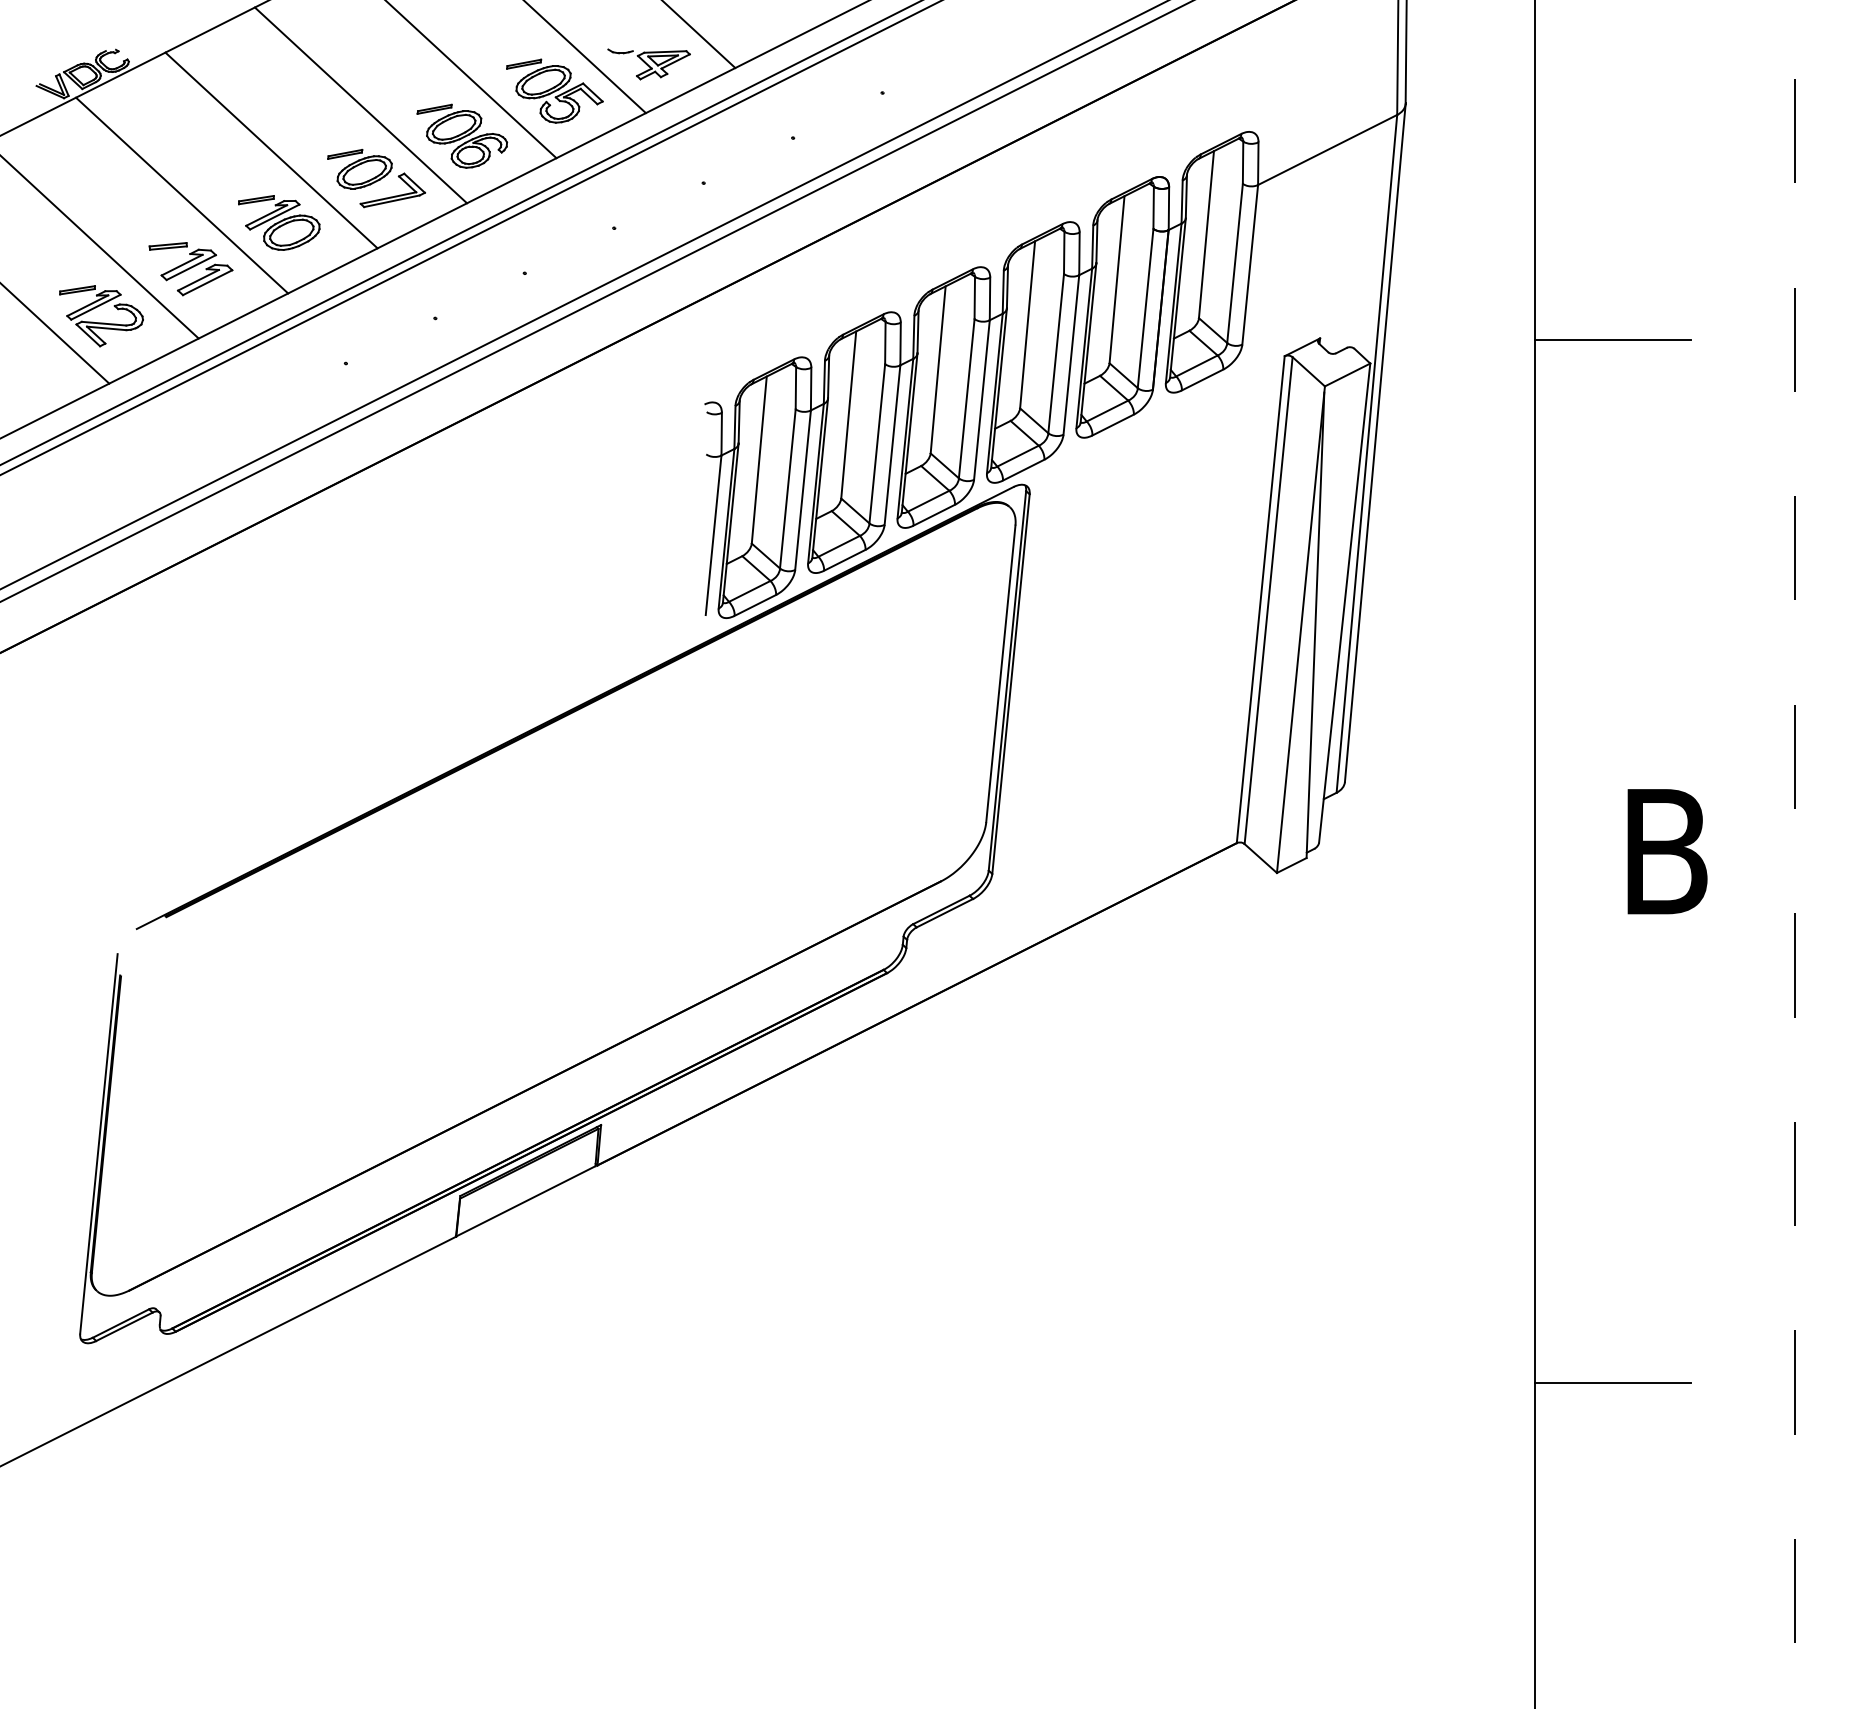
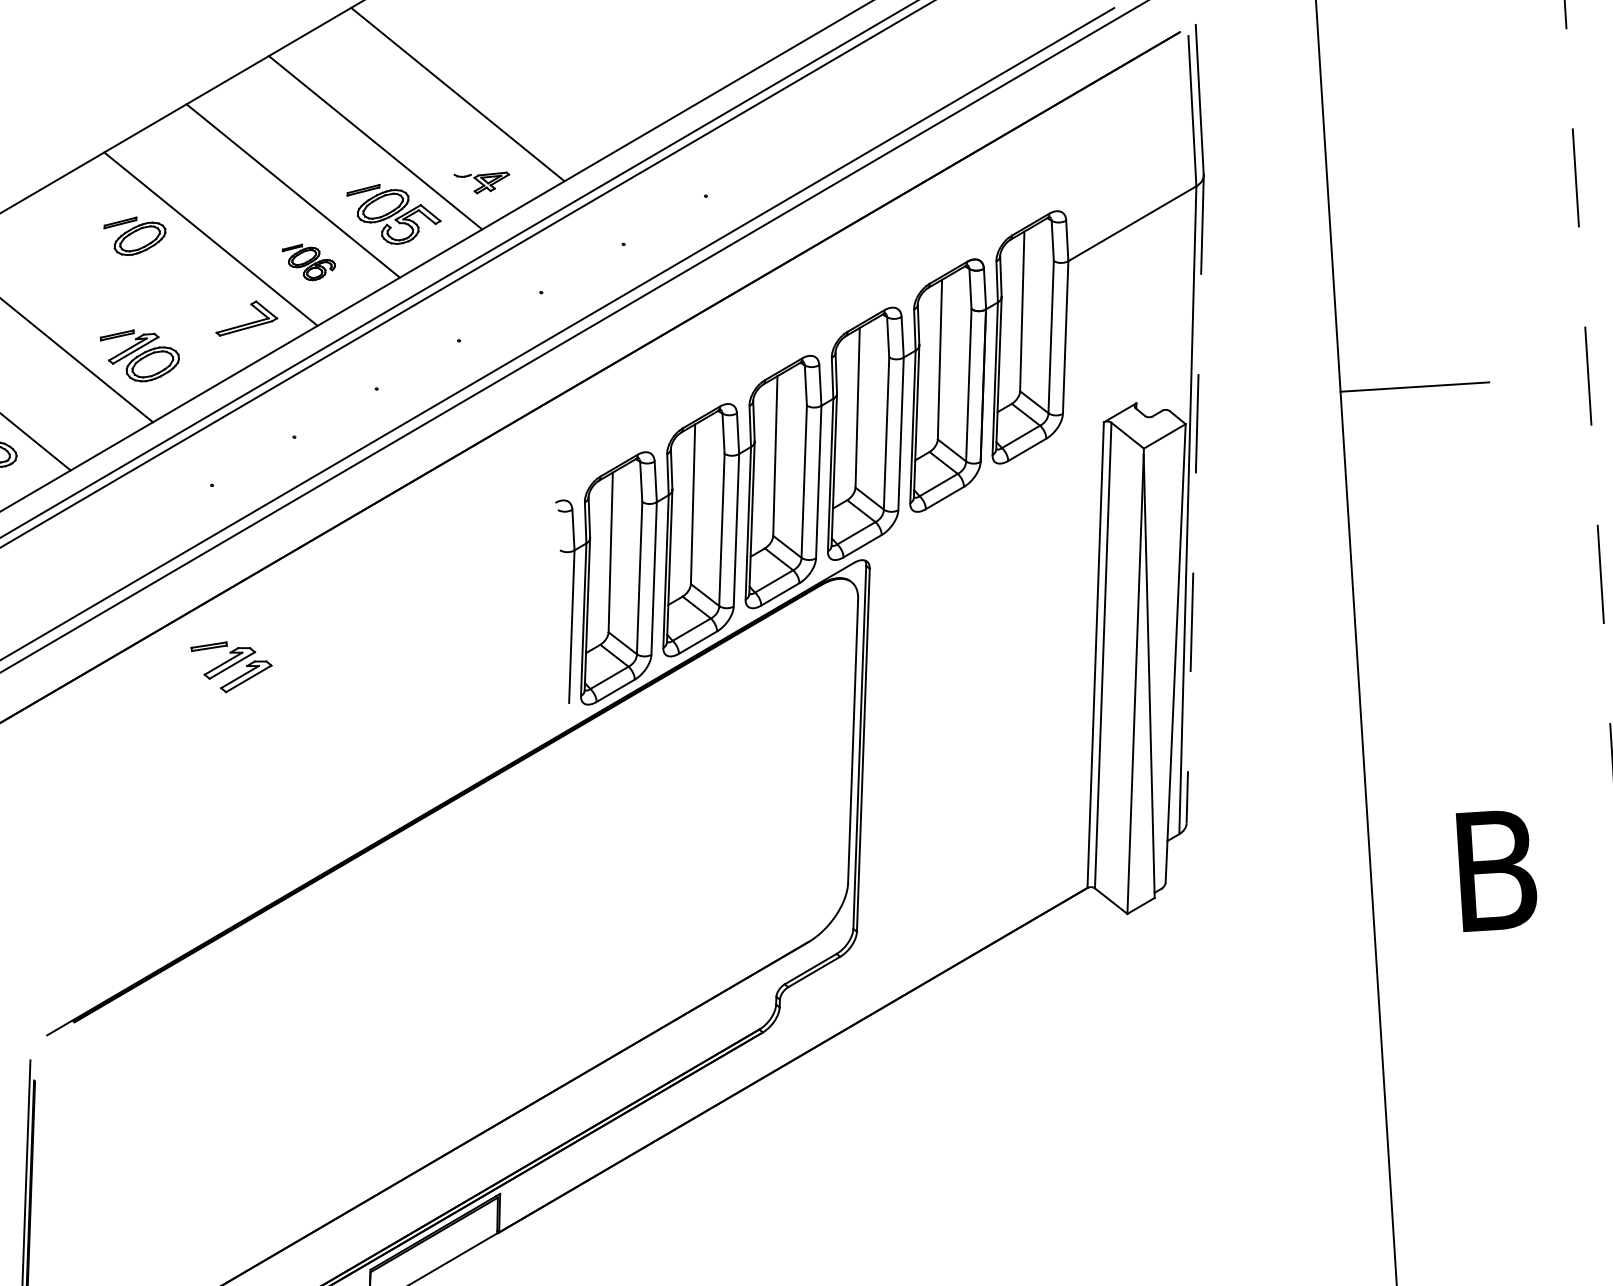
part: (648, 64) -> (481, 183), size x0.7
part: (462, 135) -> (309, 261), size x0.6
line: (271, 150) -> (128, 287), removed
part: (359, 168) -> (134, 235), moved
part: (190, 269) -> (231, 667), moved
line: (1375, 443) -> (1195, 499), solid -> dashed

